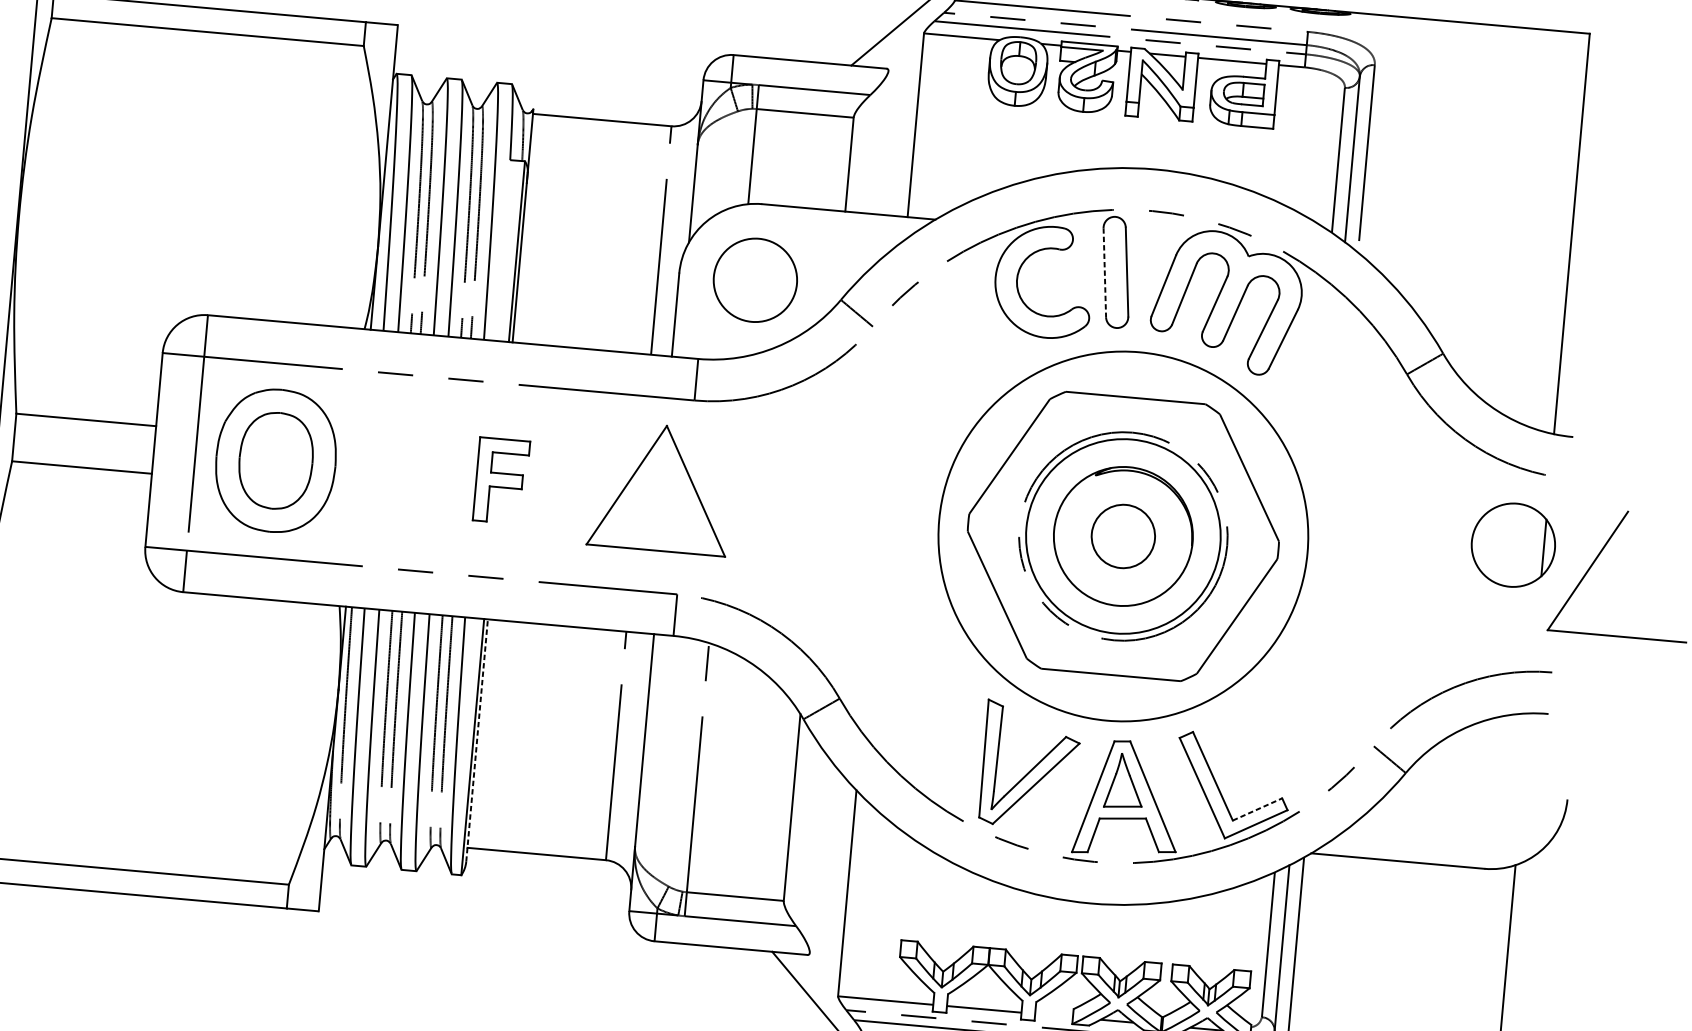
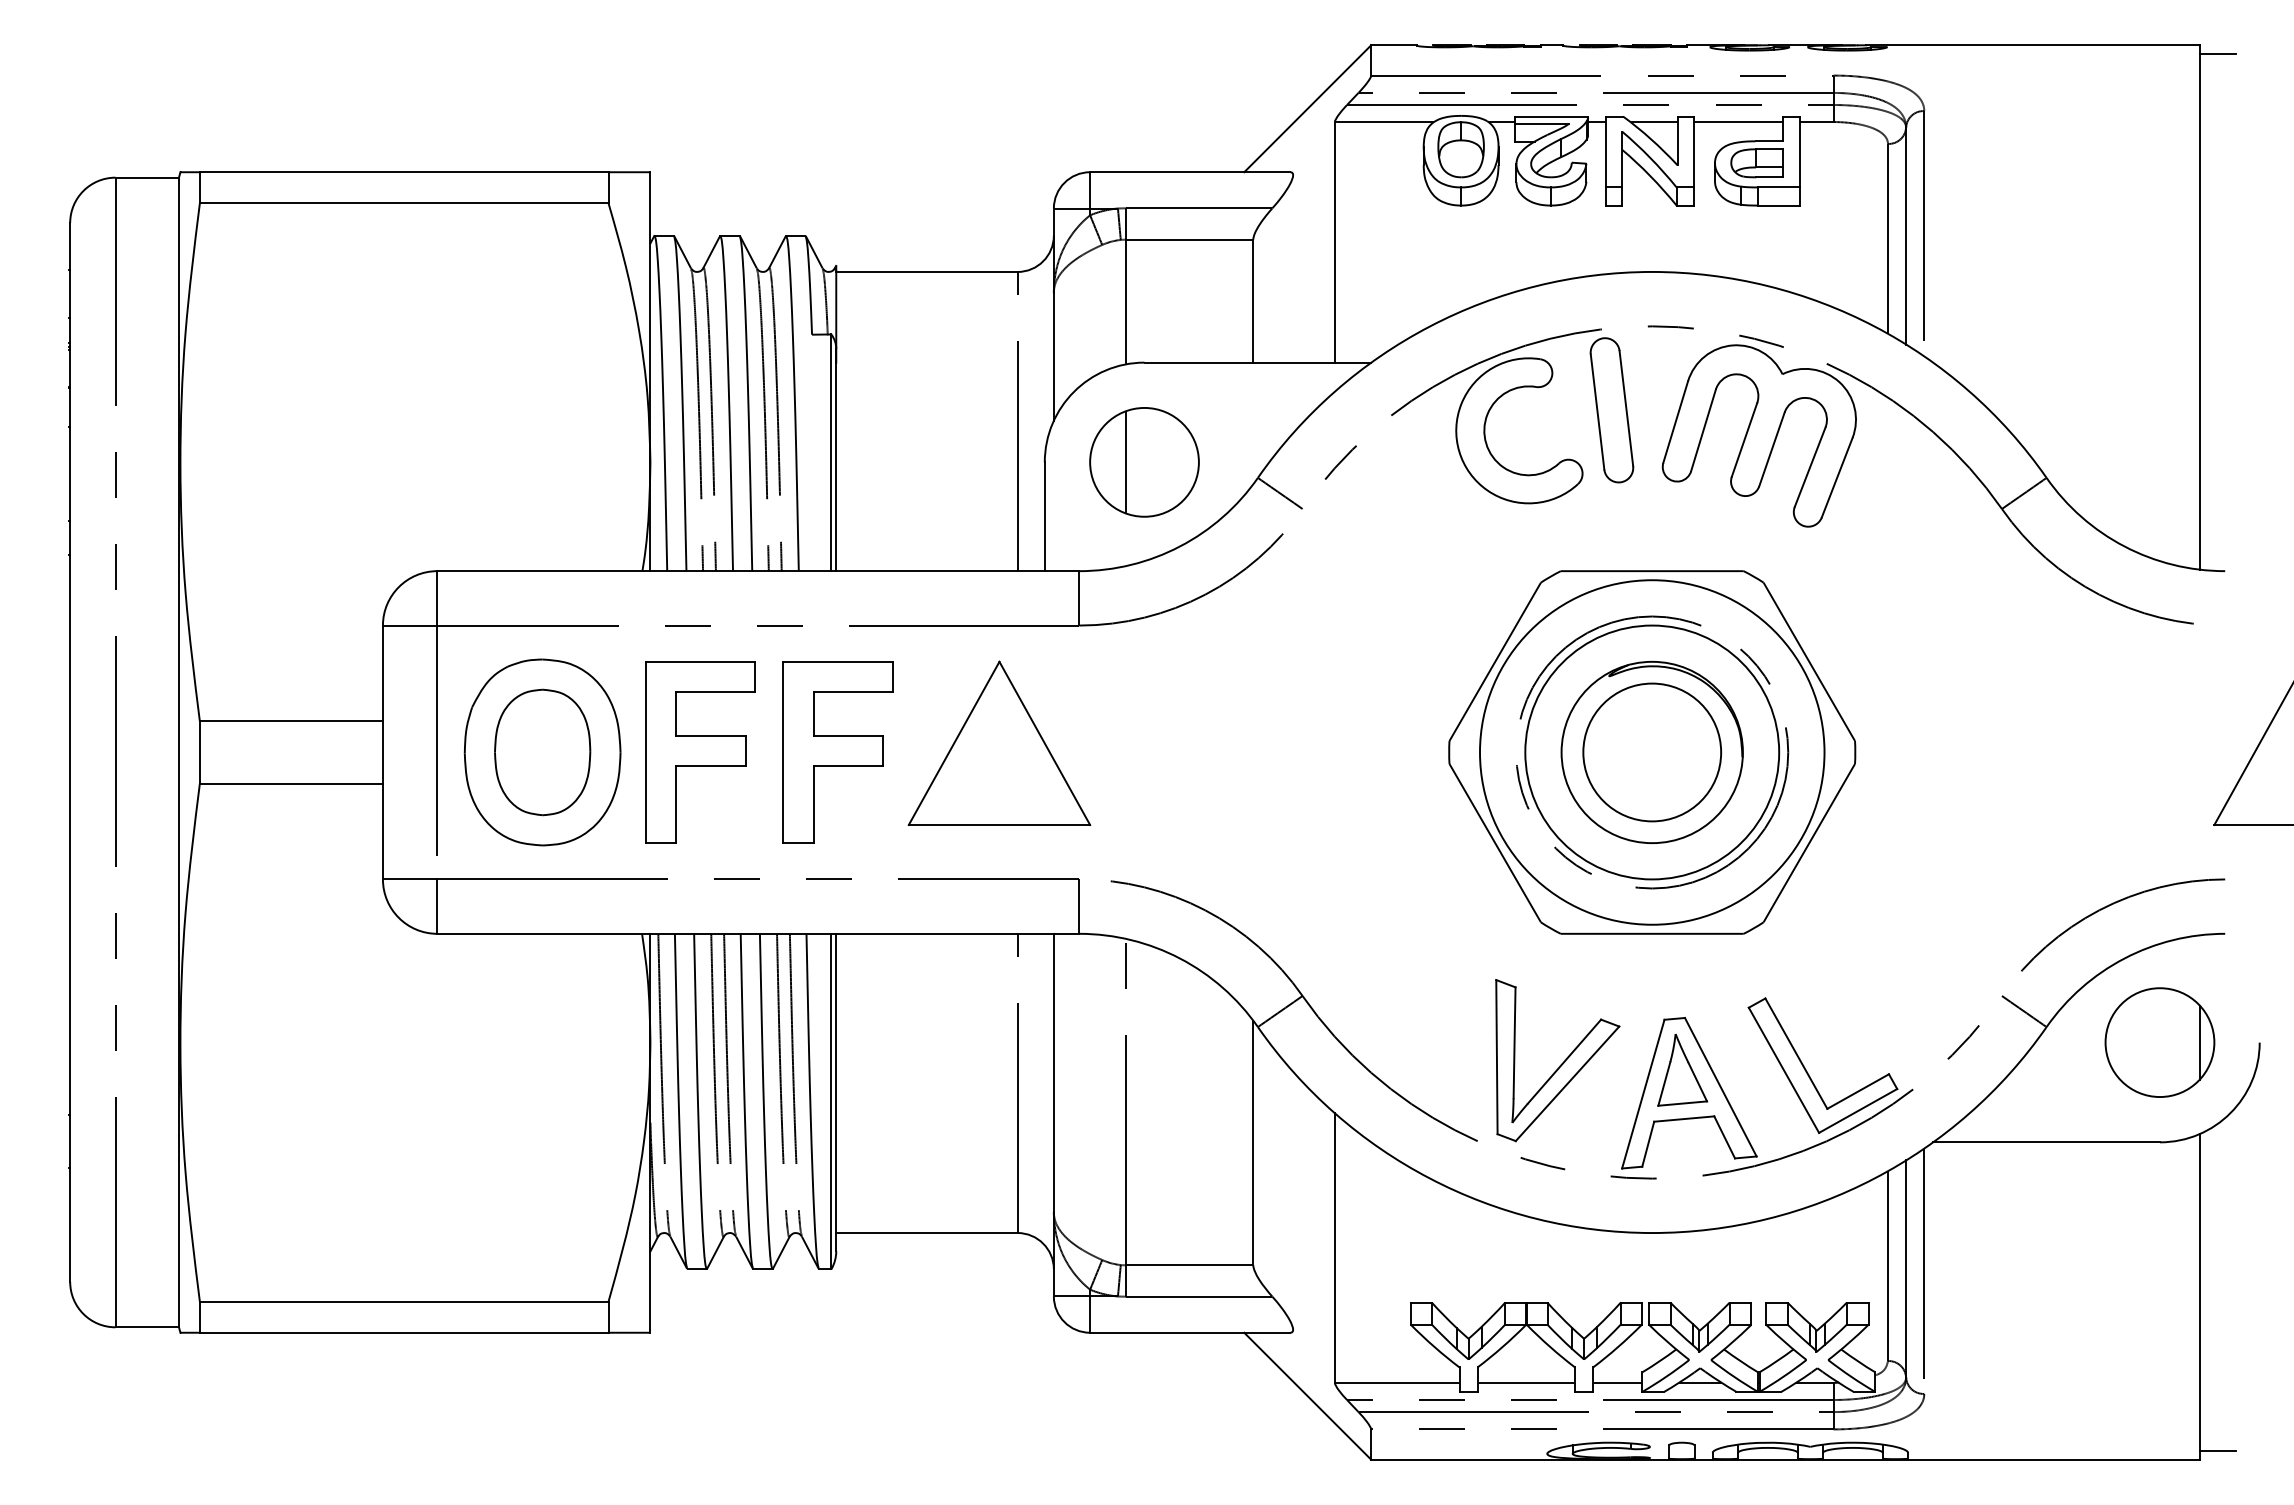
line: (1602, 41) -> (2217, 54), added
line: (1104, 273) -> (1597, 412), dashed -> solid
line: (741, 279) -> (1126, 462), added
part: (396, 471) -> (700, 752), added
part: (501, 480) -> (837, 752), size x1.67
part: (661, 487) -> (999, 742), moved
circle: (1122, 536) -> (1651, 752), size x0.71
circle: (1123, 536) -> (1652, 752), size x1.67
part: (1513, 545) -> (2159, 1042), moved
line: (477, 740) -> (836, 1092), dashed -> solid
line: (1257, 809) -> (1858, 1091), dashed -> solid
line: (1053, 1015) -> (1617, 1382), added

